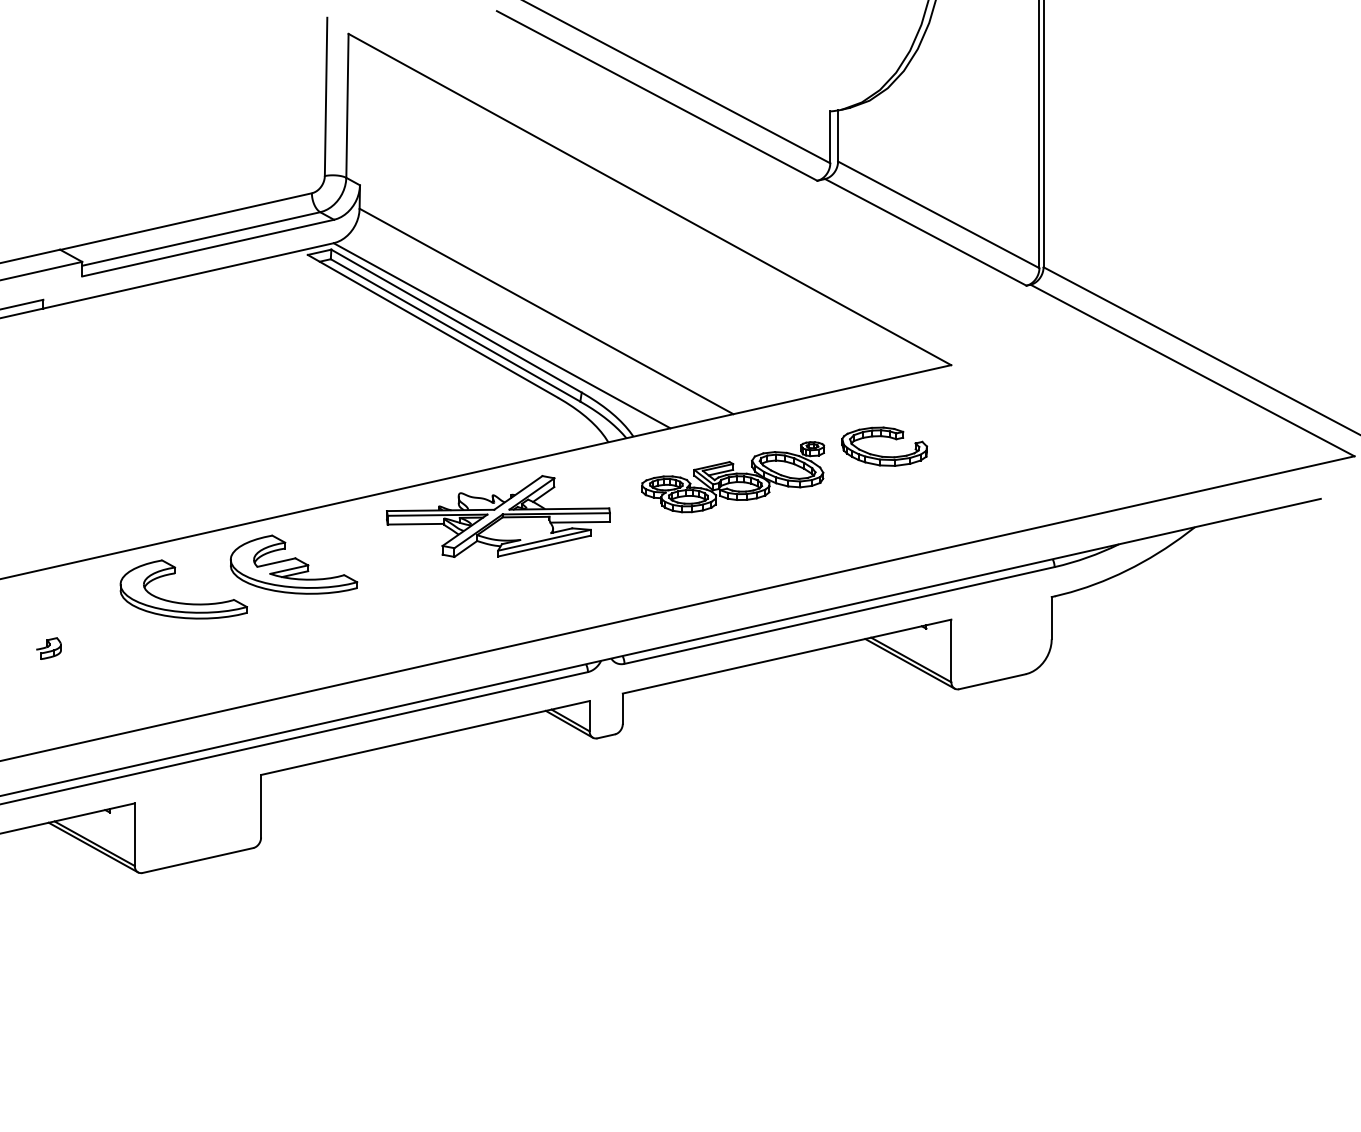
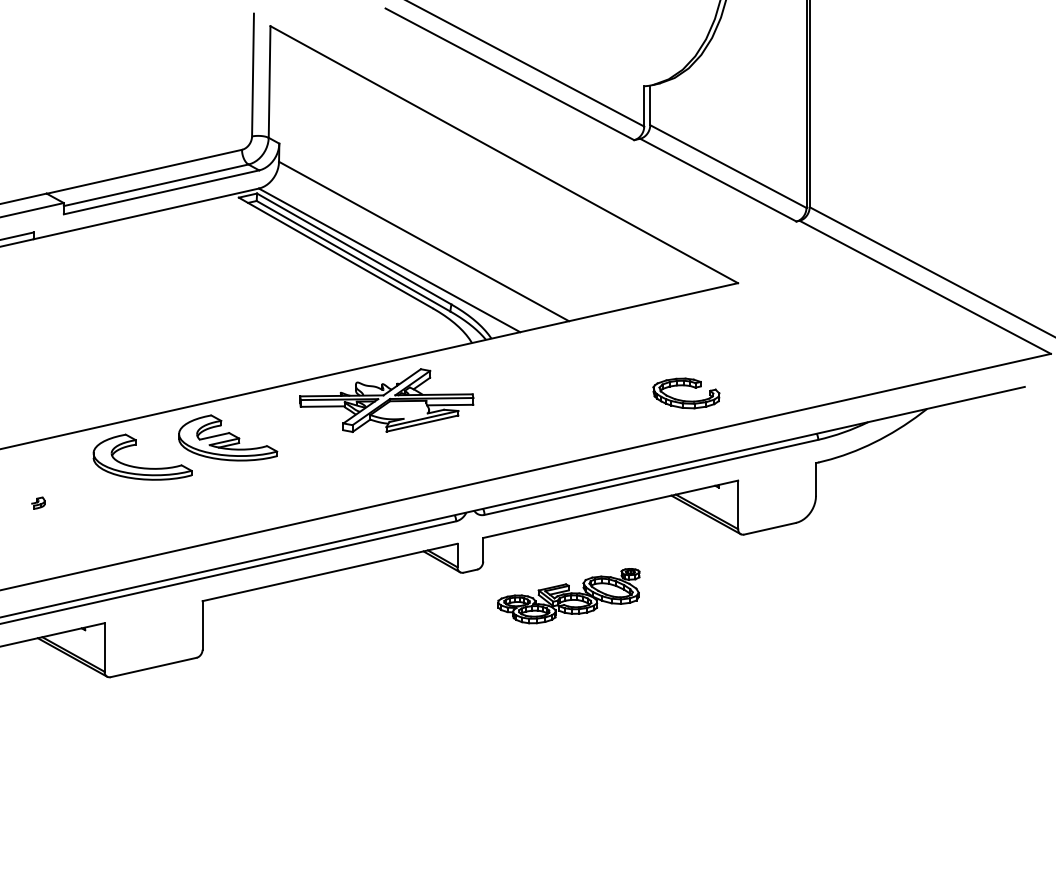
part: (884, 437) -> (686, 386), moved
part: (732, 477) -> (568, 596), moved
part: (49, 649) -> (38, 503), size x0.7

